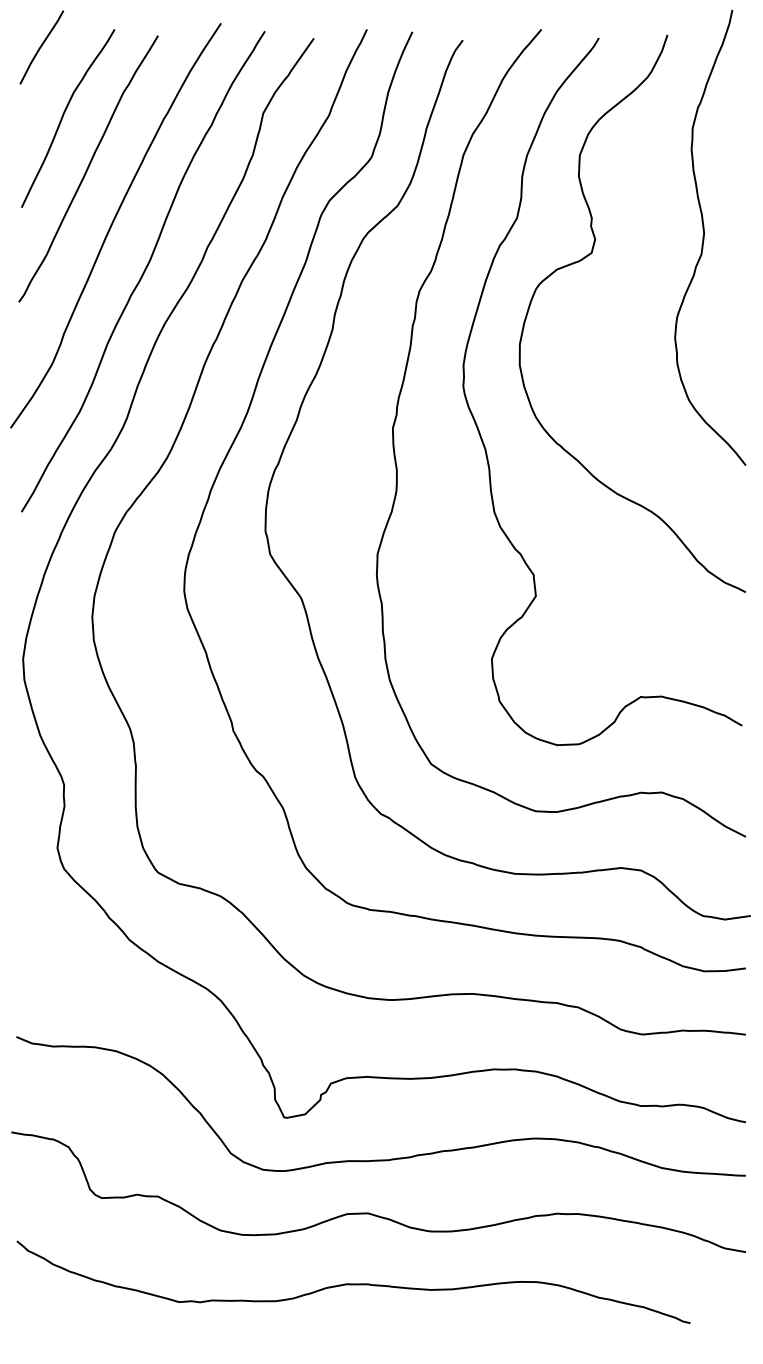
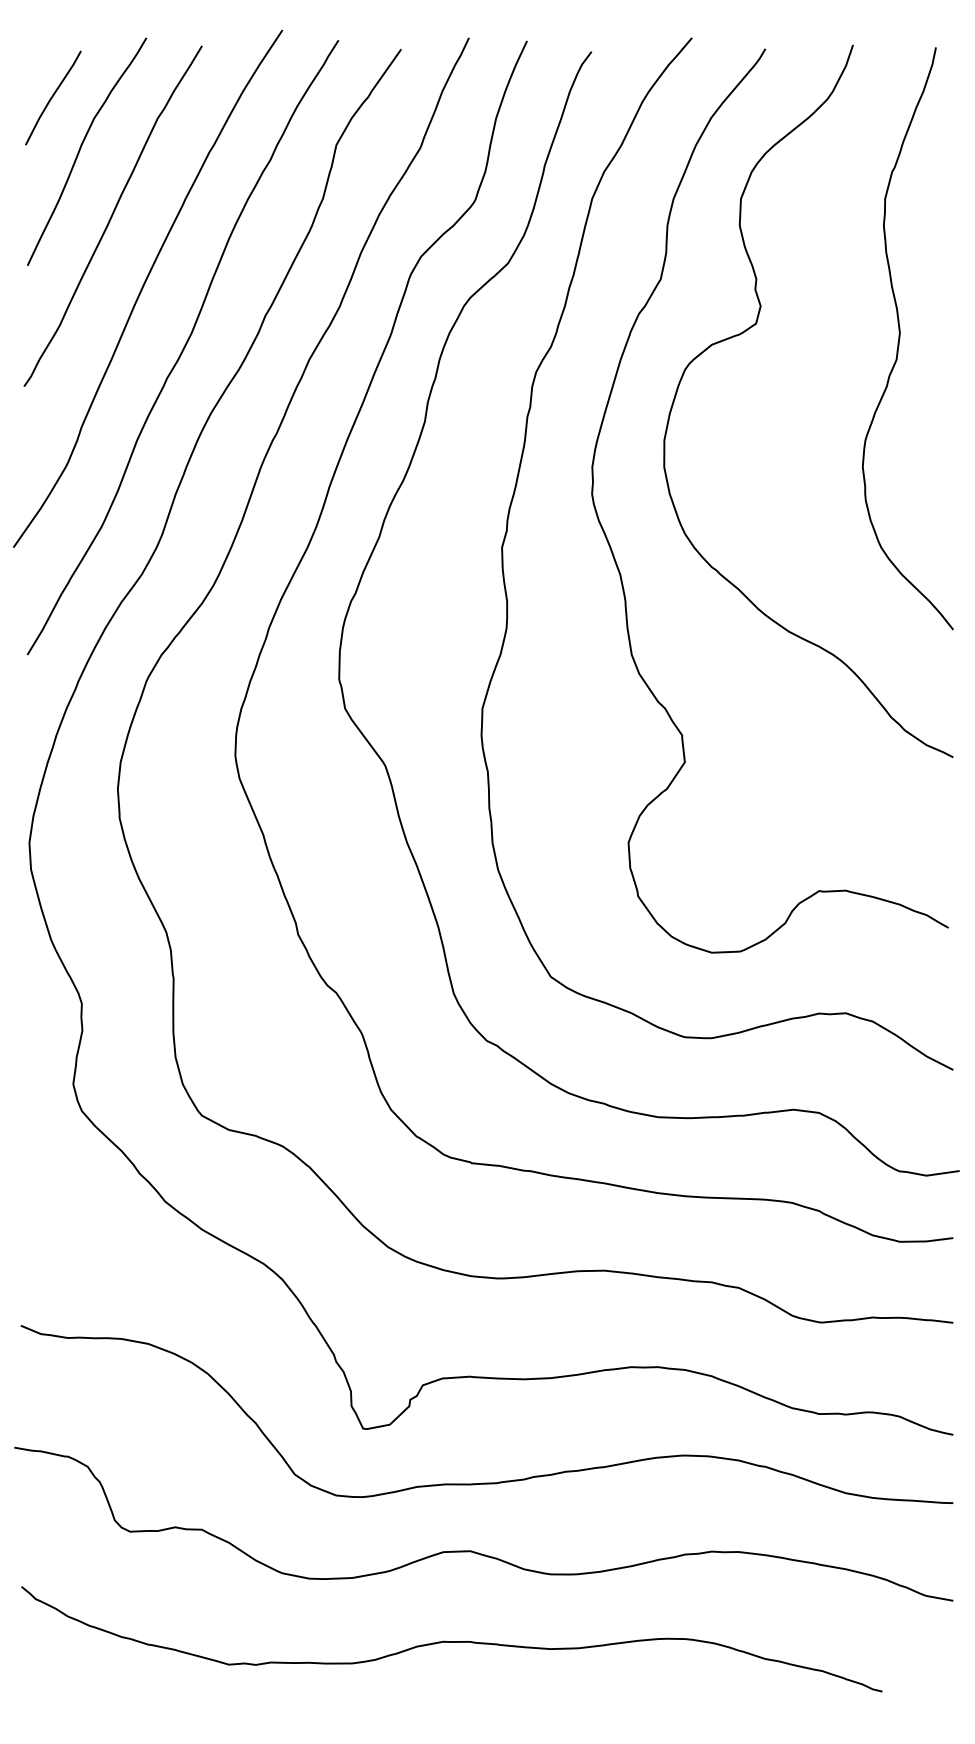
line: (41, 47) -> (52, 98), moved
curve: (704, 237) -> (900, 338), moved

